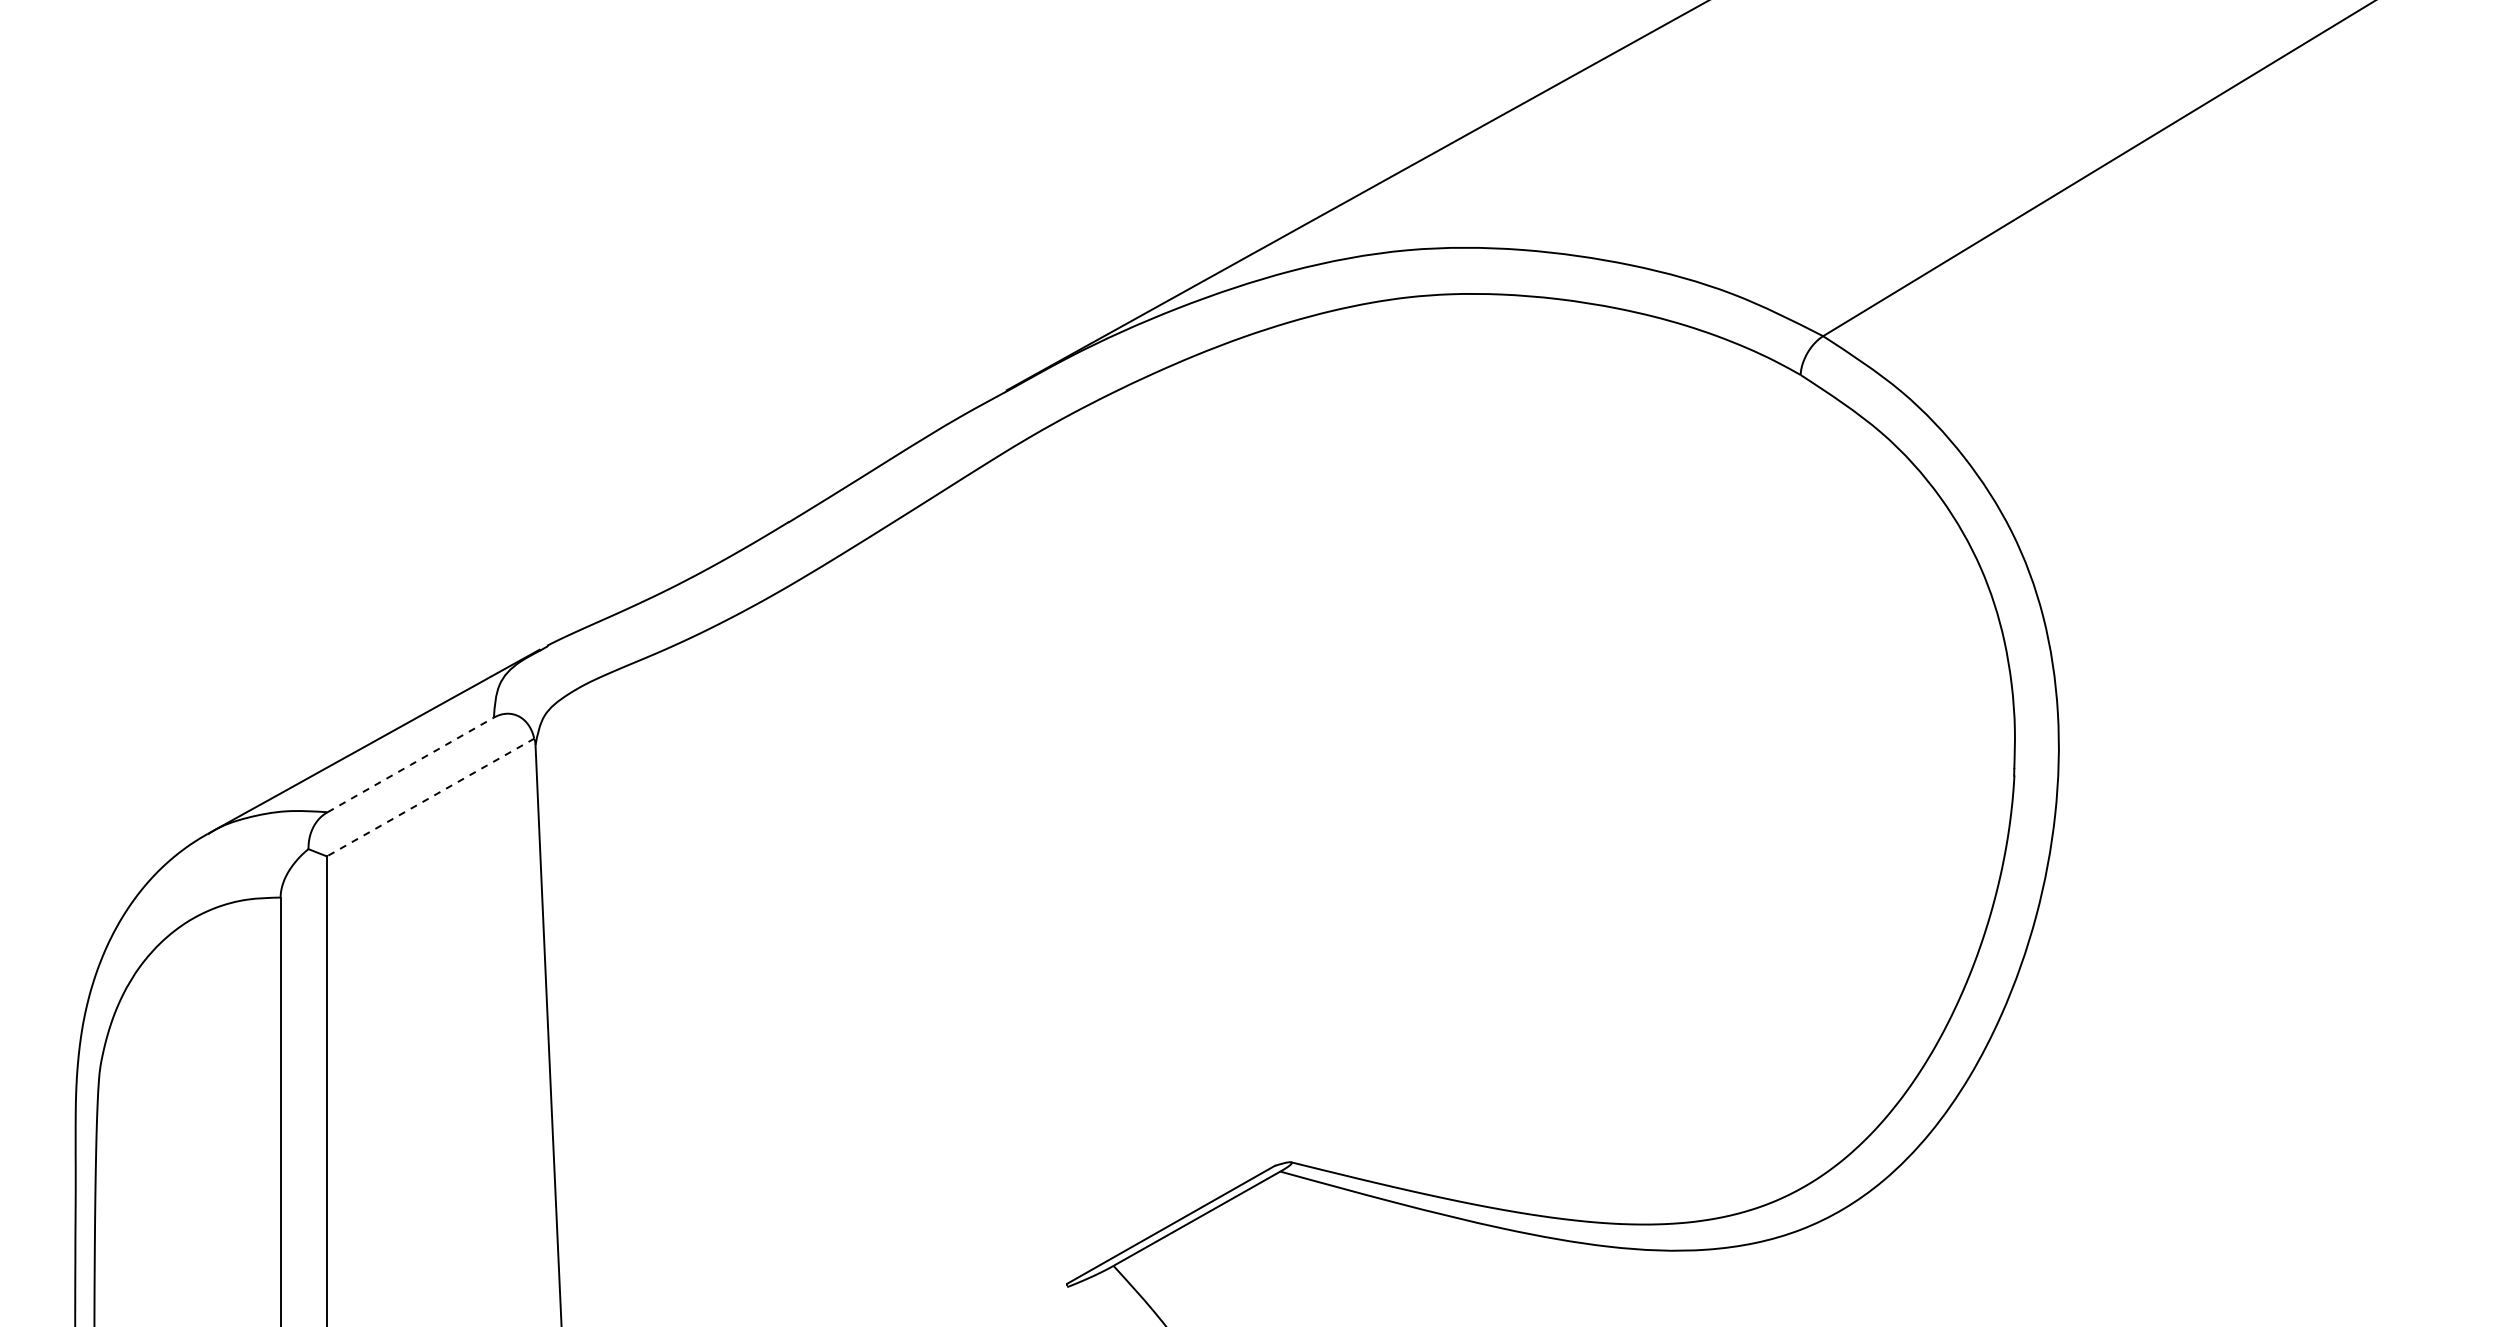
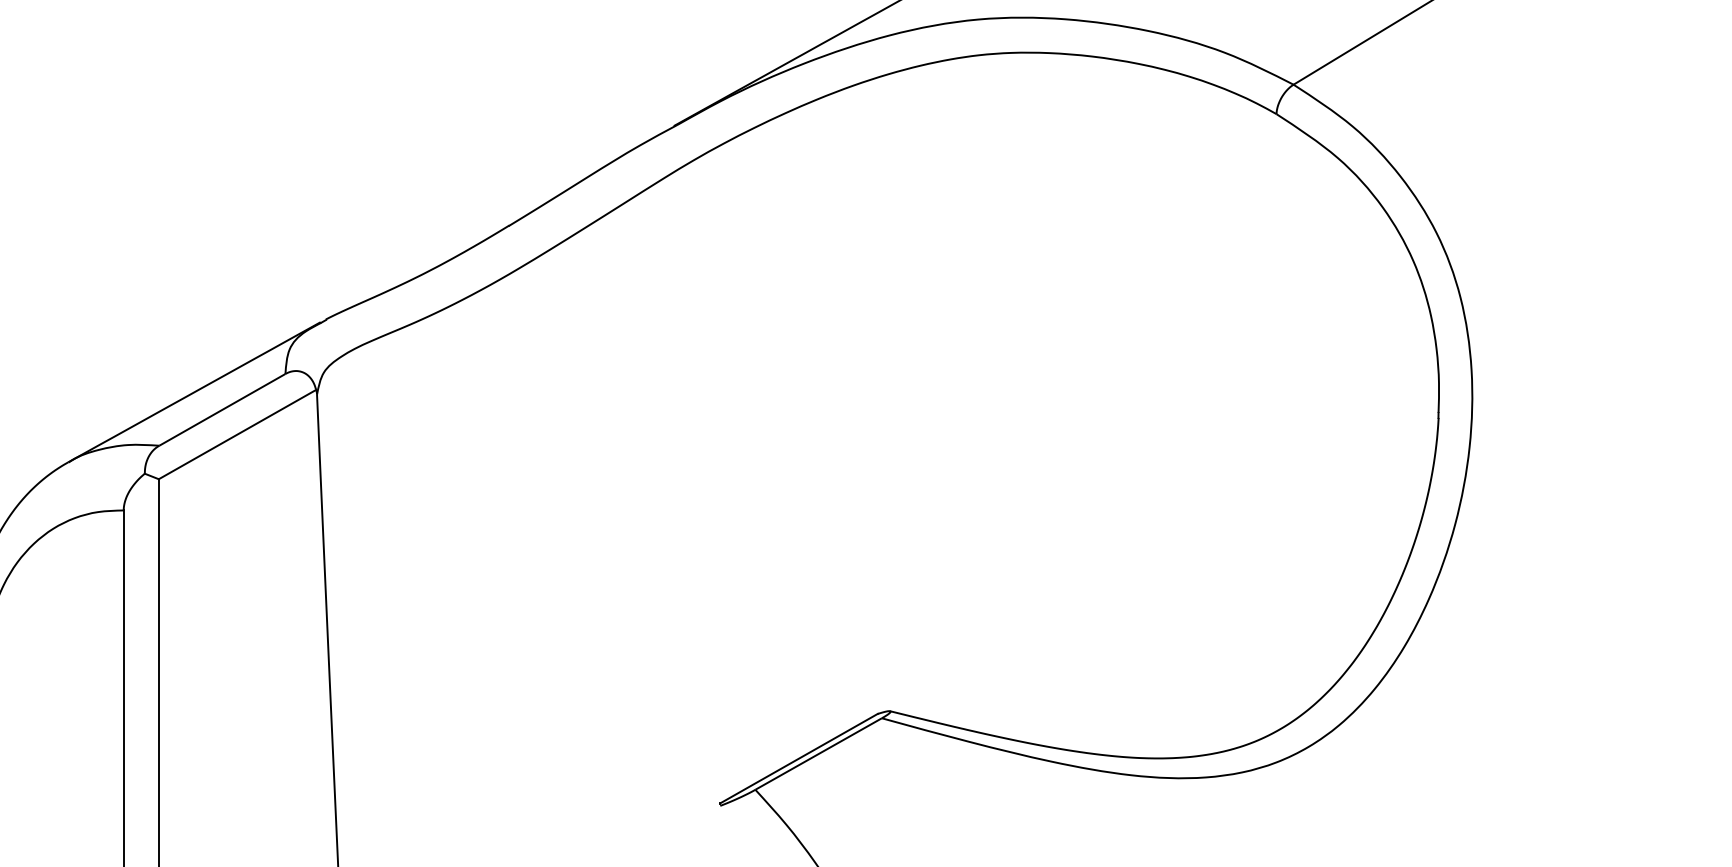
line: (410, 764) -> (222, 409), dashed -> solid
line: (430, 797) -> (237, 434), dashed -> solid

